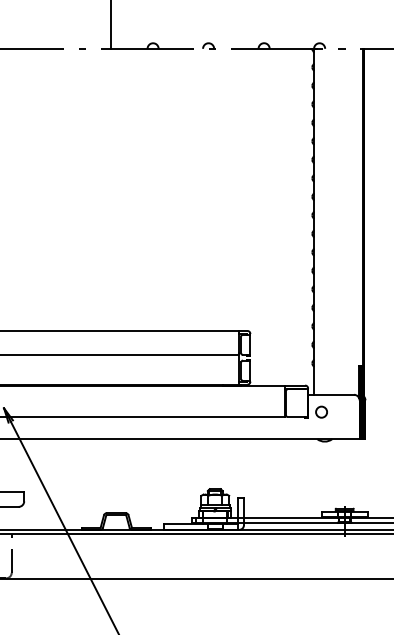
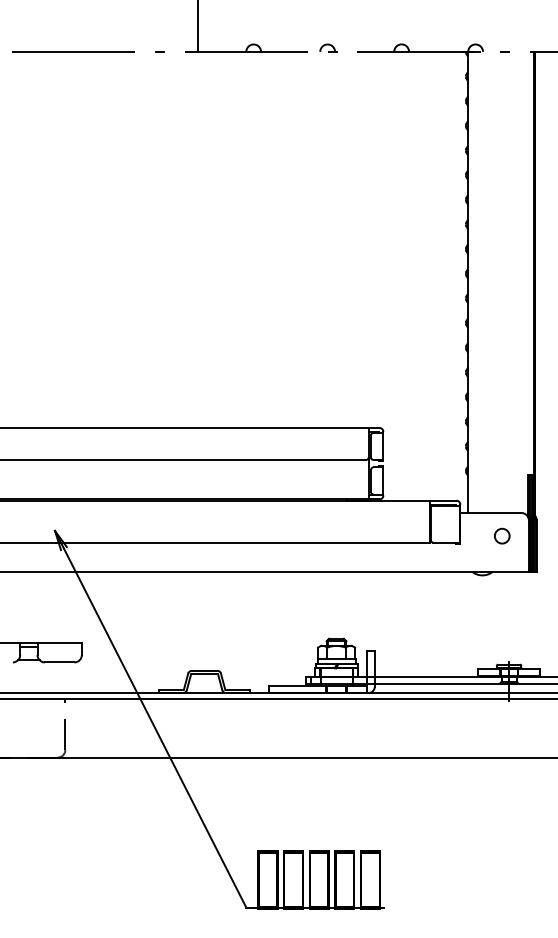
circle: (321, 411) -> (502, 535), moved

